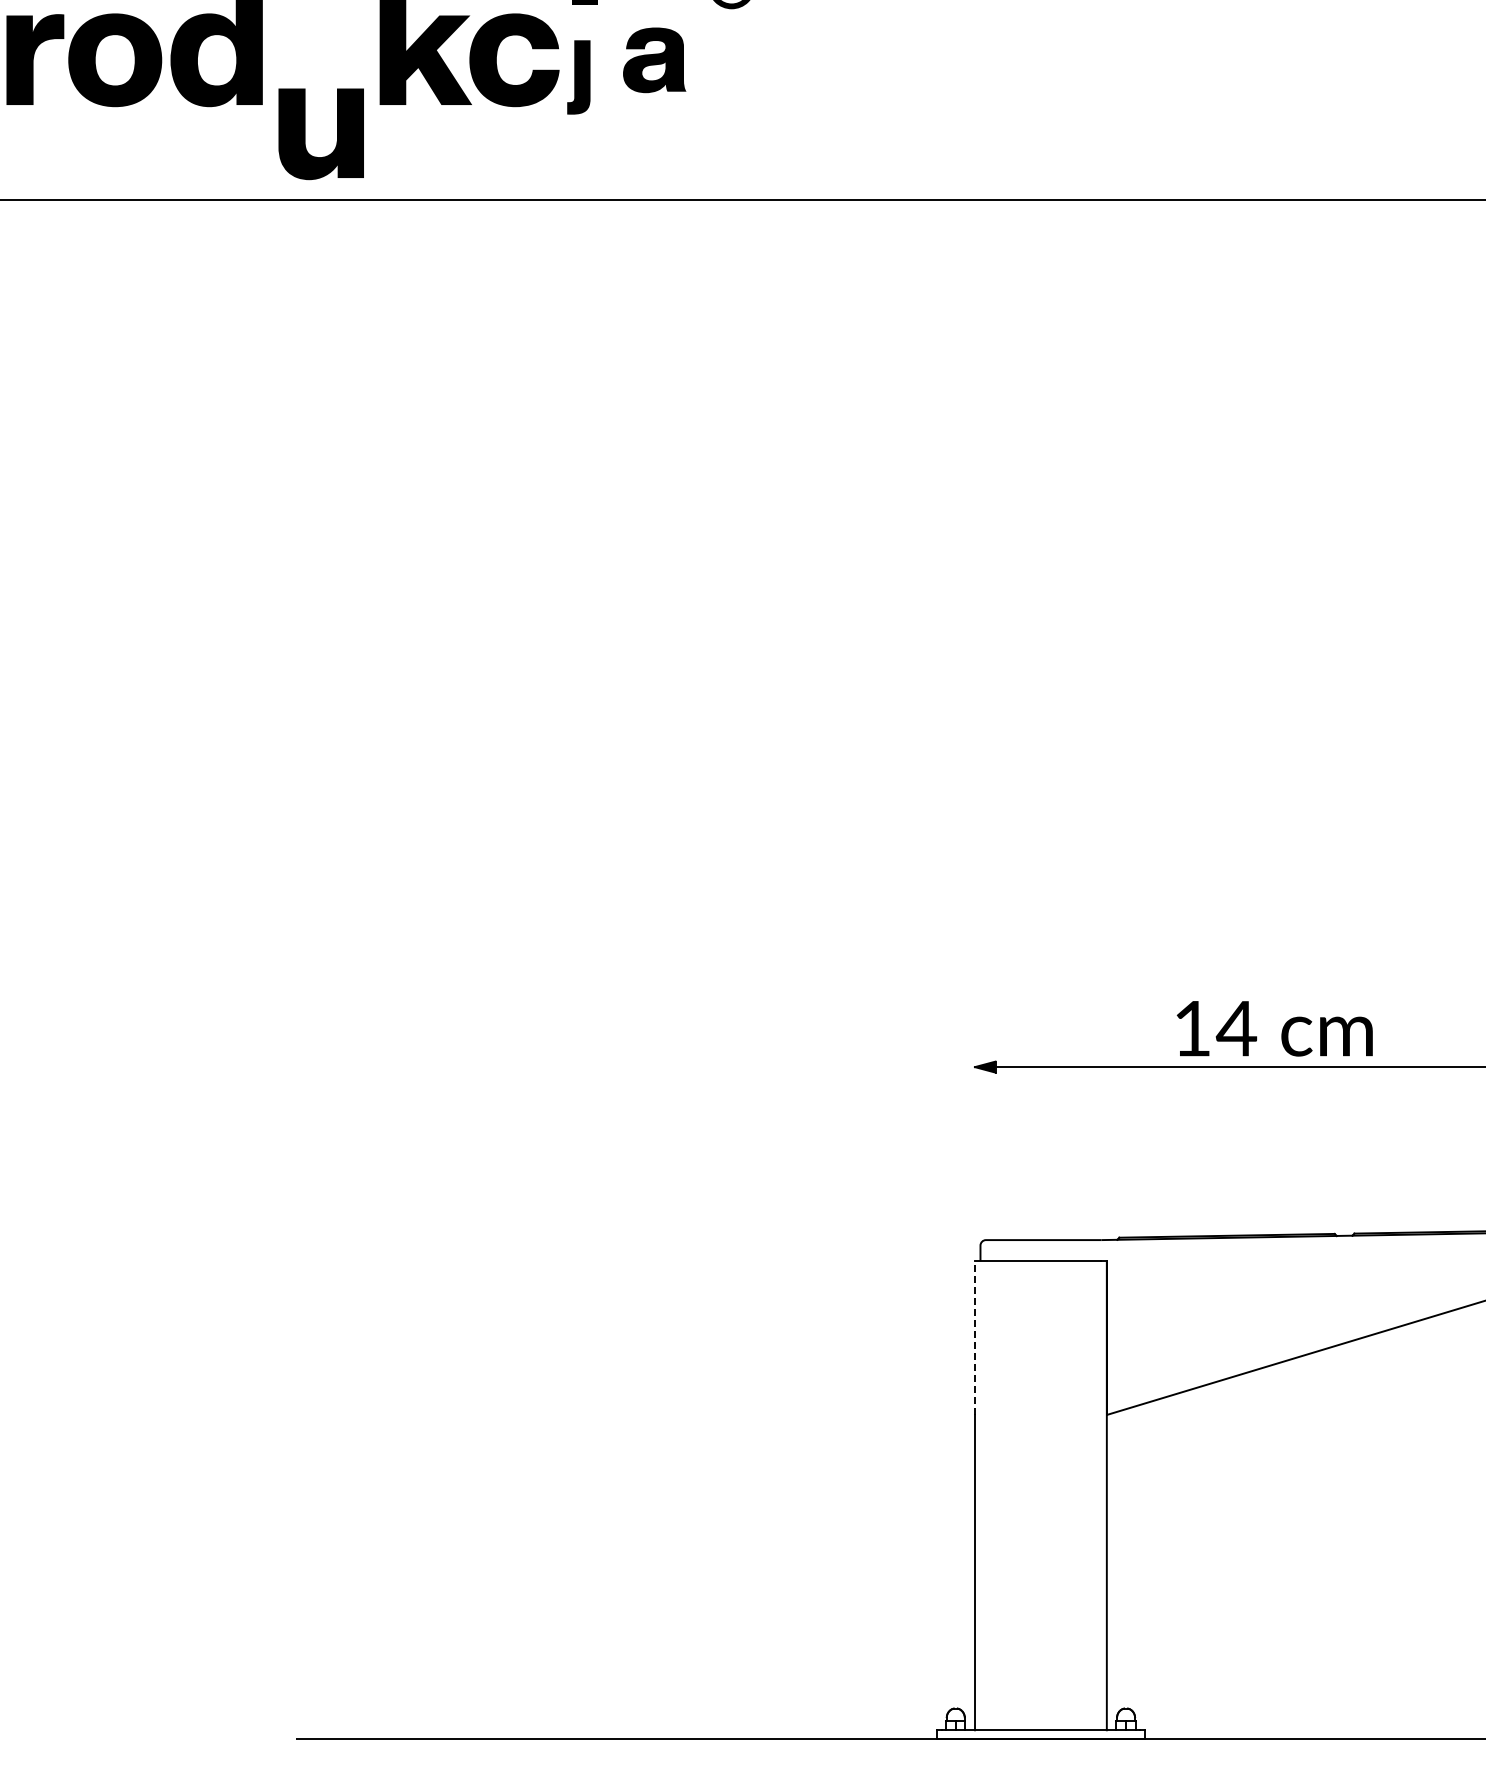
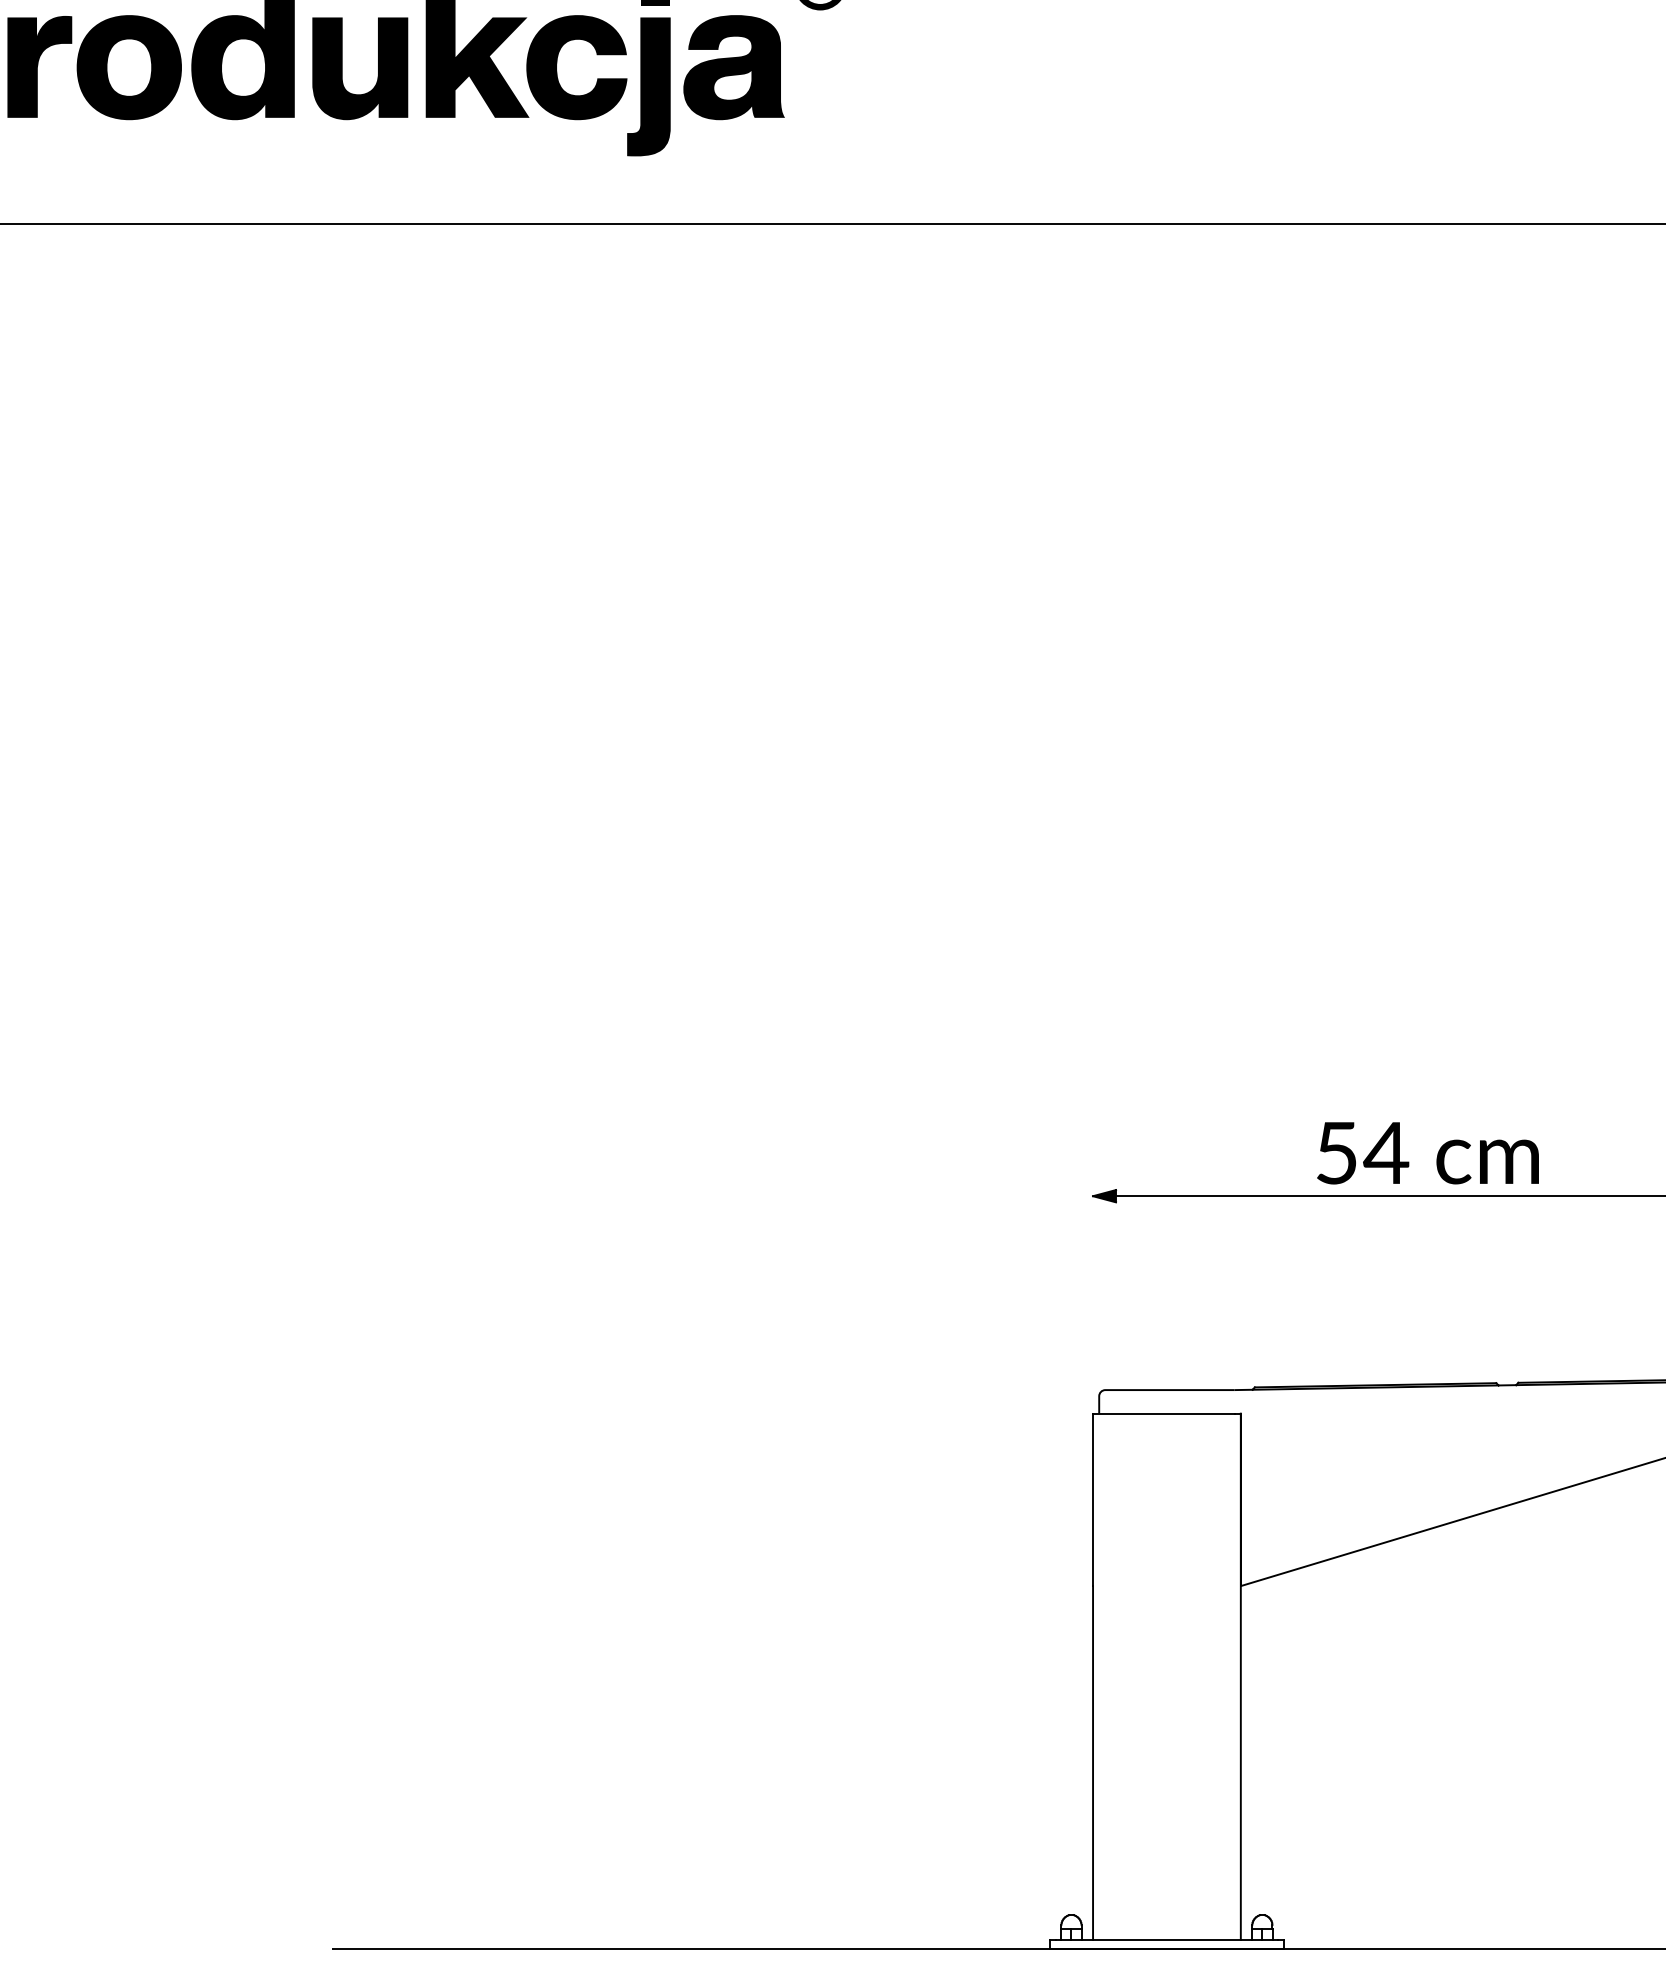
part: (654, 60) -> (733, 67), size x1.43
part: (578, 77) -> (648, 86), size x1.67
part: (305, 134) -> (342, 68), moved
text: (1192, 1028) -> (1336, 1152), 14 -> 54
line: (974, 1338) -> (1092, 1500), dashed -> solid

